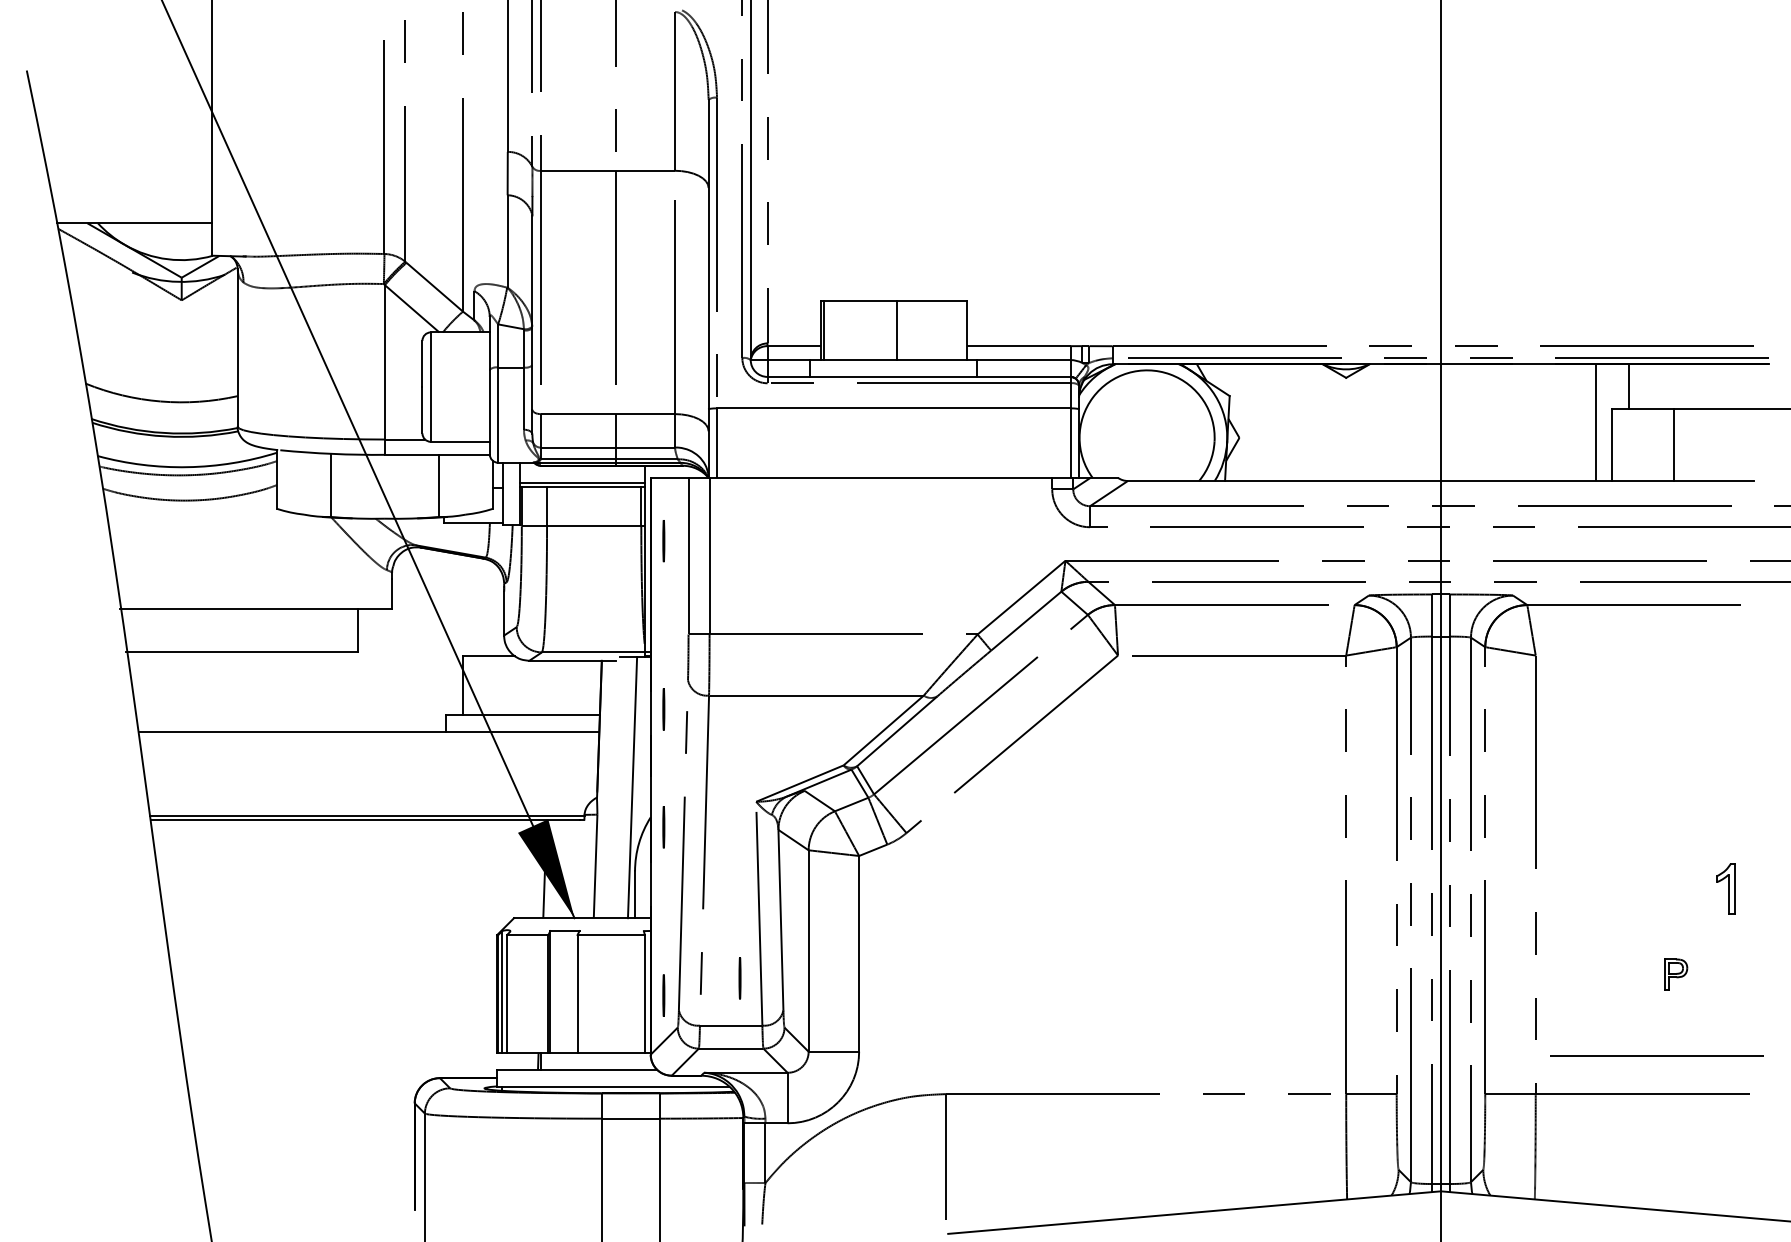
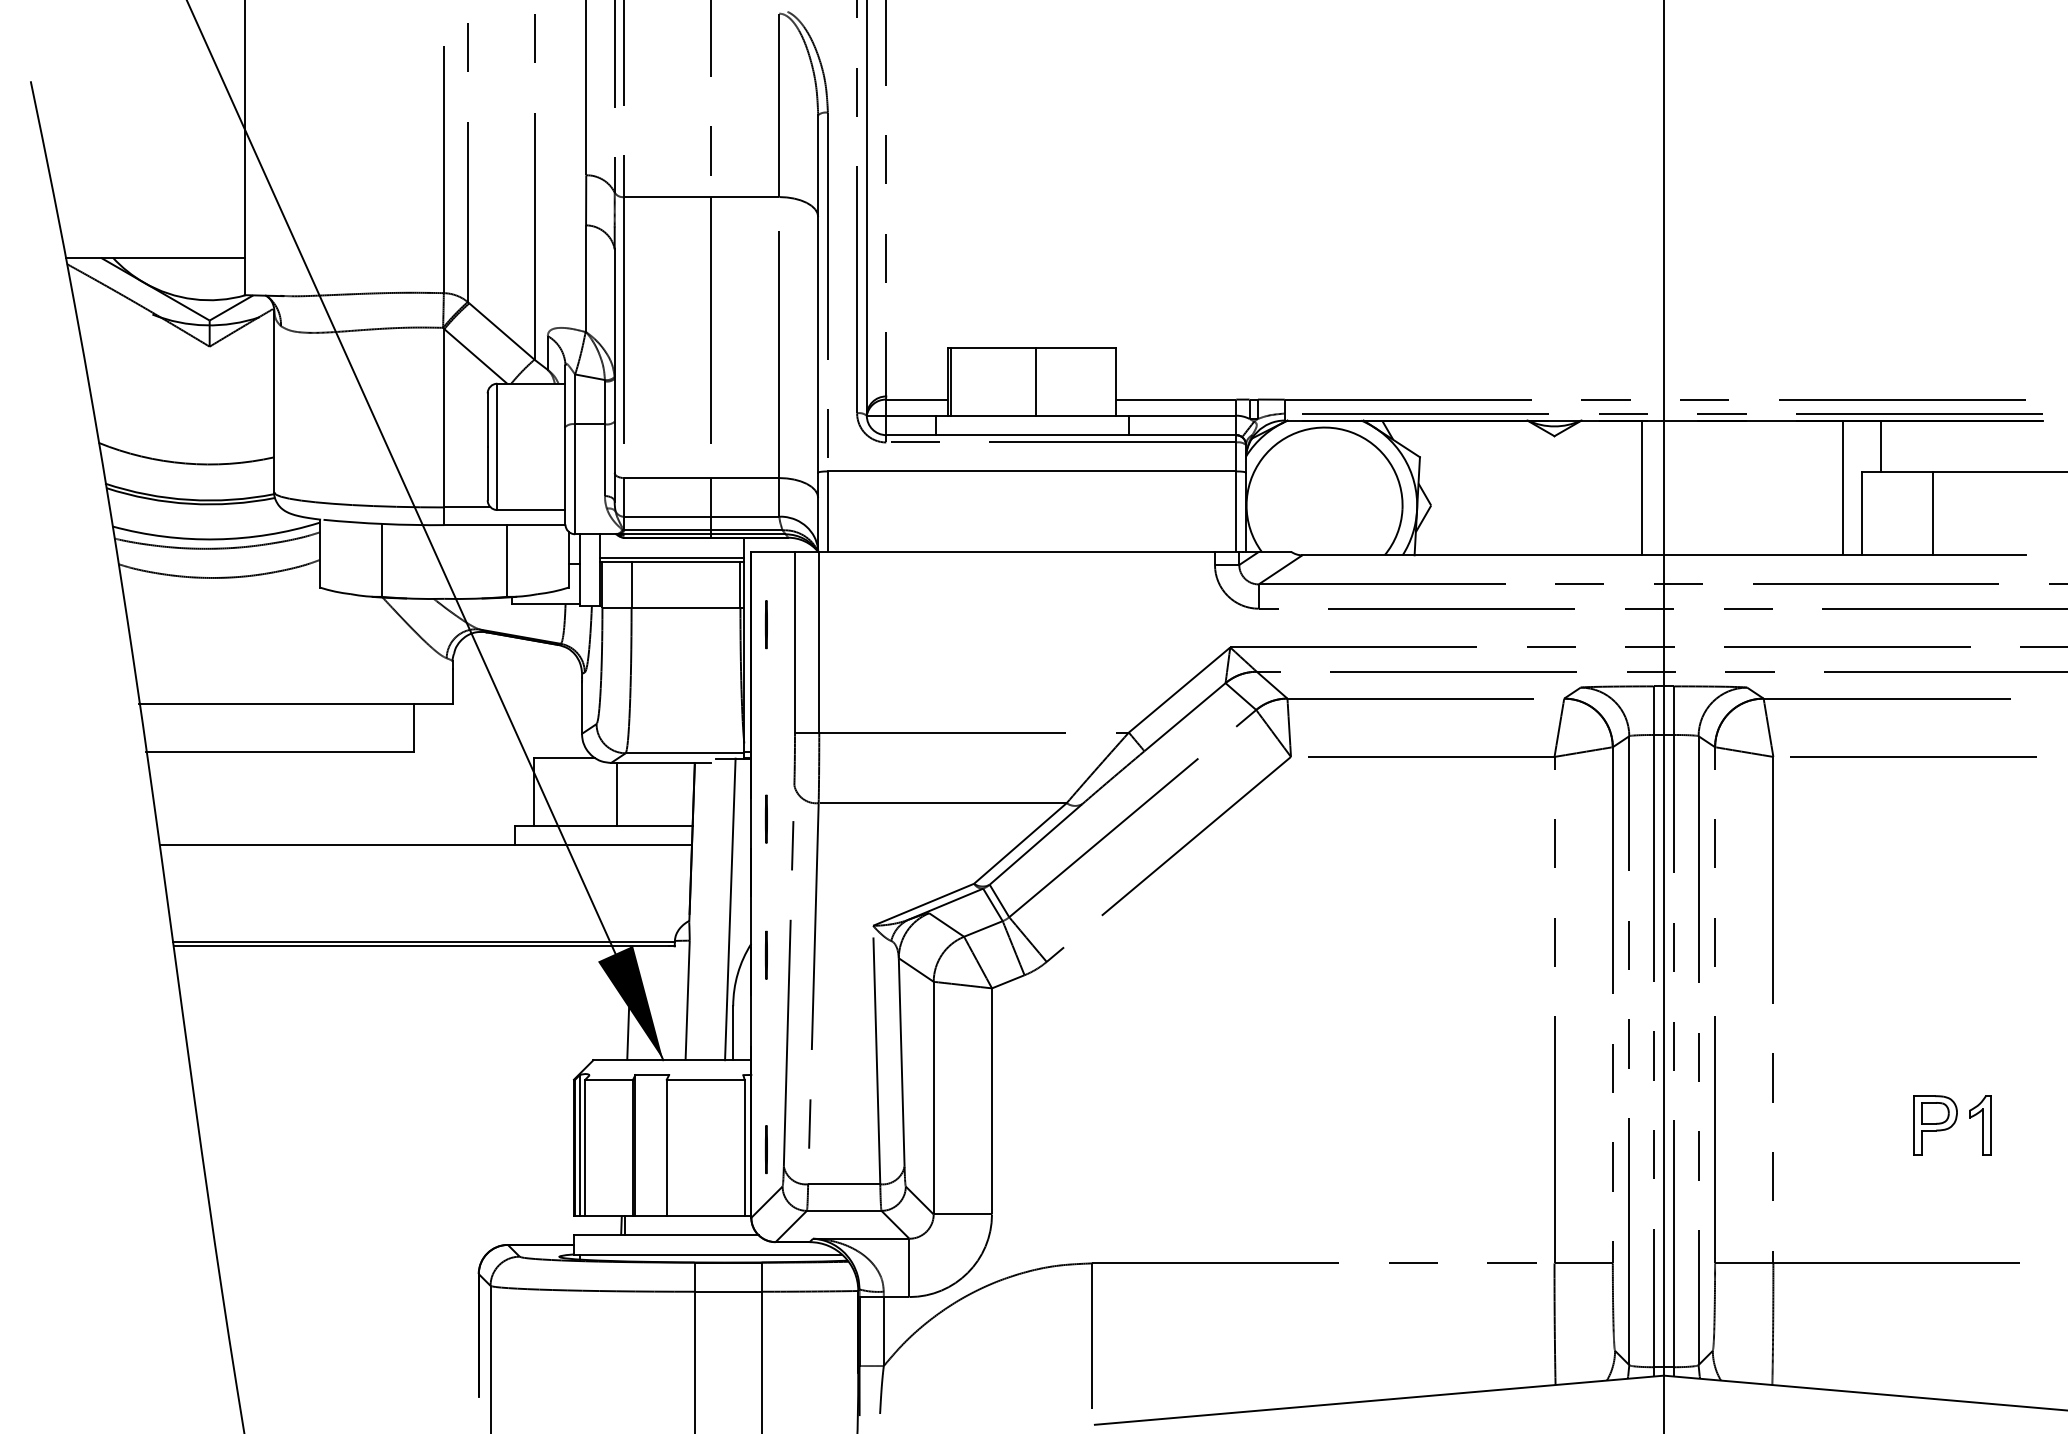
line: (1421, 422) -> (1641, 487), added
line: (533, 687) -> (616, 793), added
part: (1726, 888) -> (1980, 1125), moved
part: (1676, 974) -> (1935, 1125), size x1.67
line: (739, 978) -> (853, 1129), removed
line: (1657, 1055) -> (1913, 756), moved

